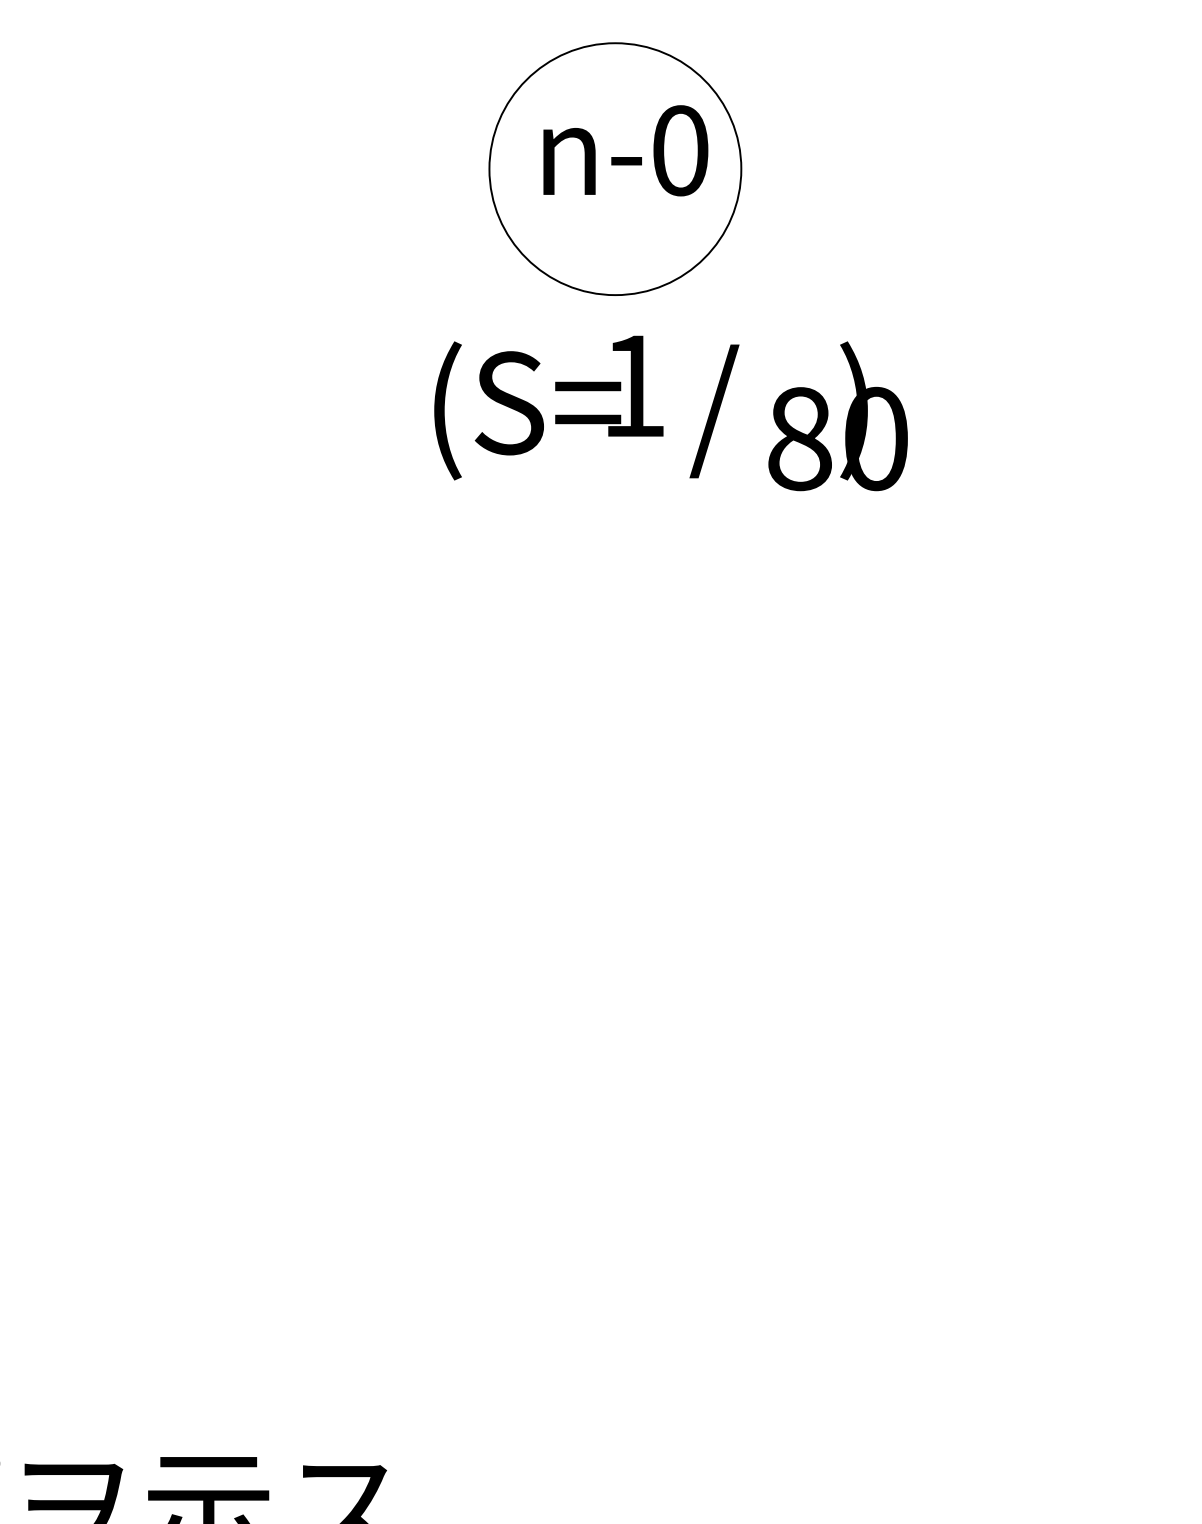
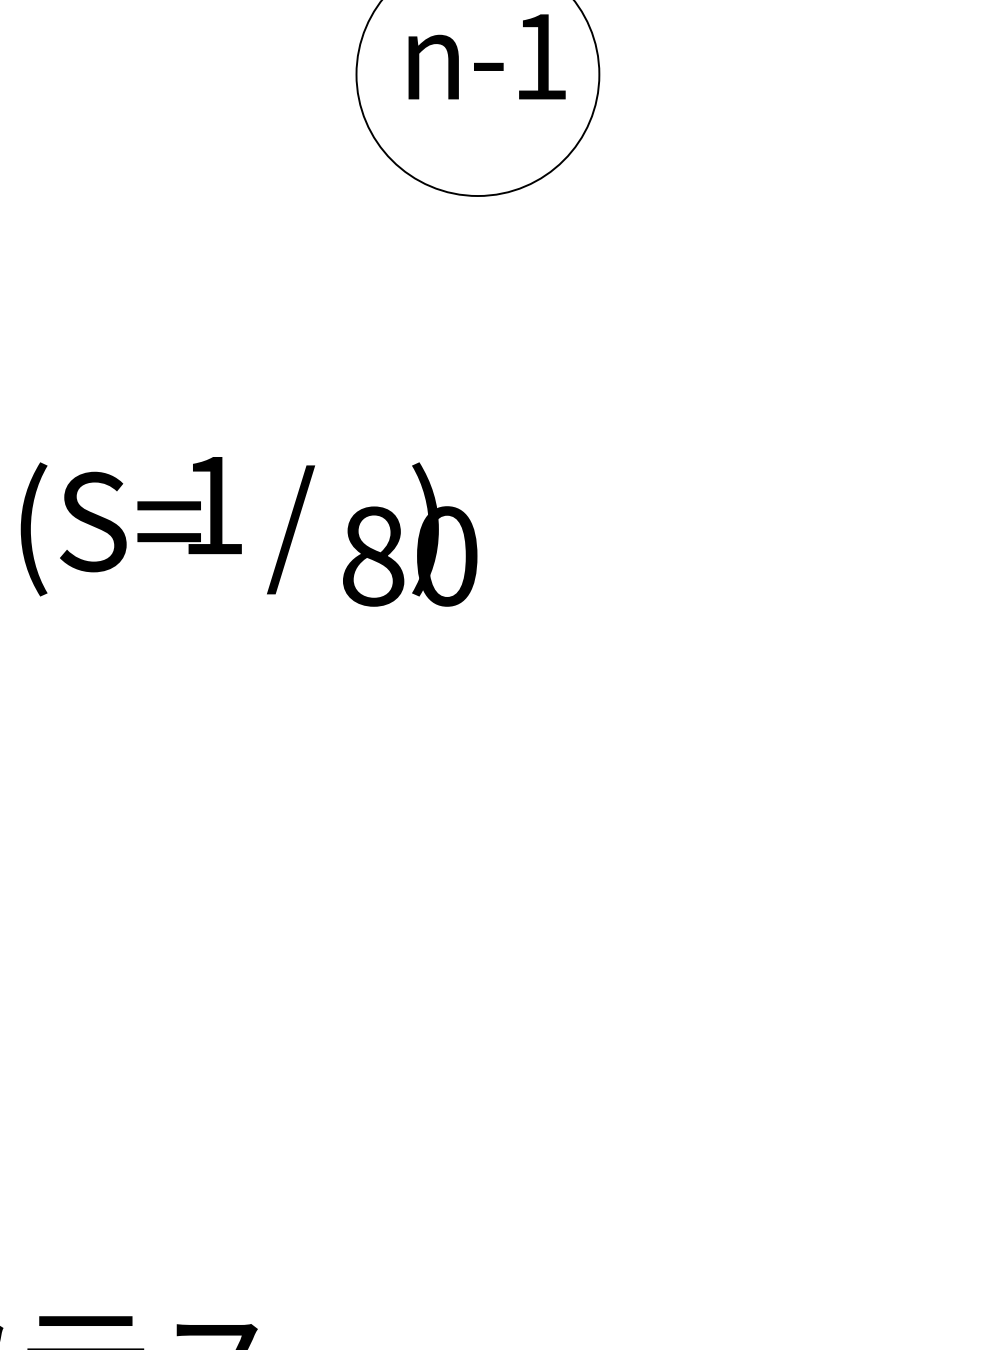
text: (680, 150) -> (540, 56), n-0 -> n-1
text: (670, 413) -> (248, 531), moved

